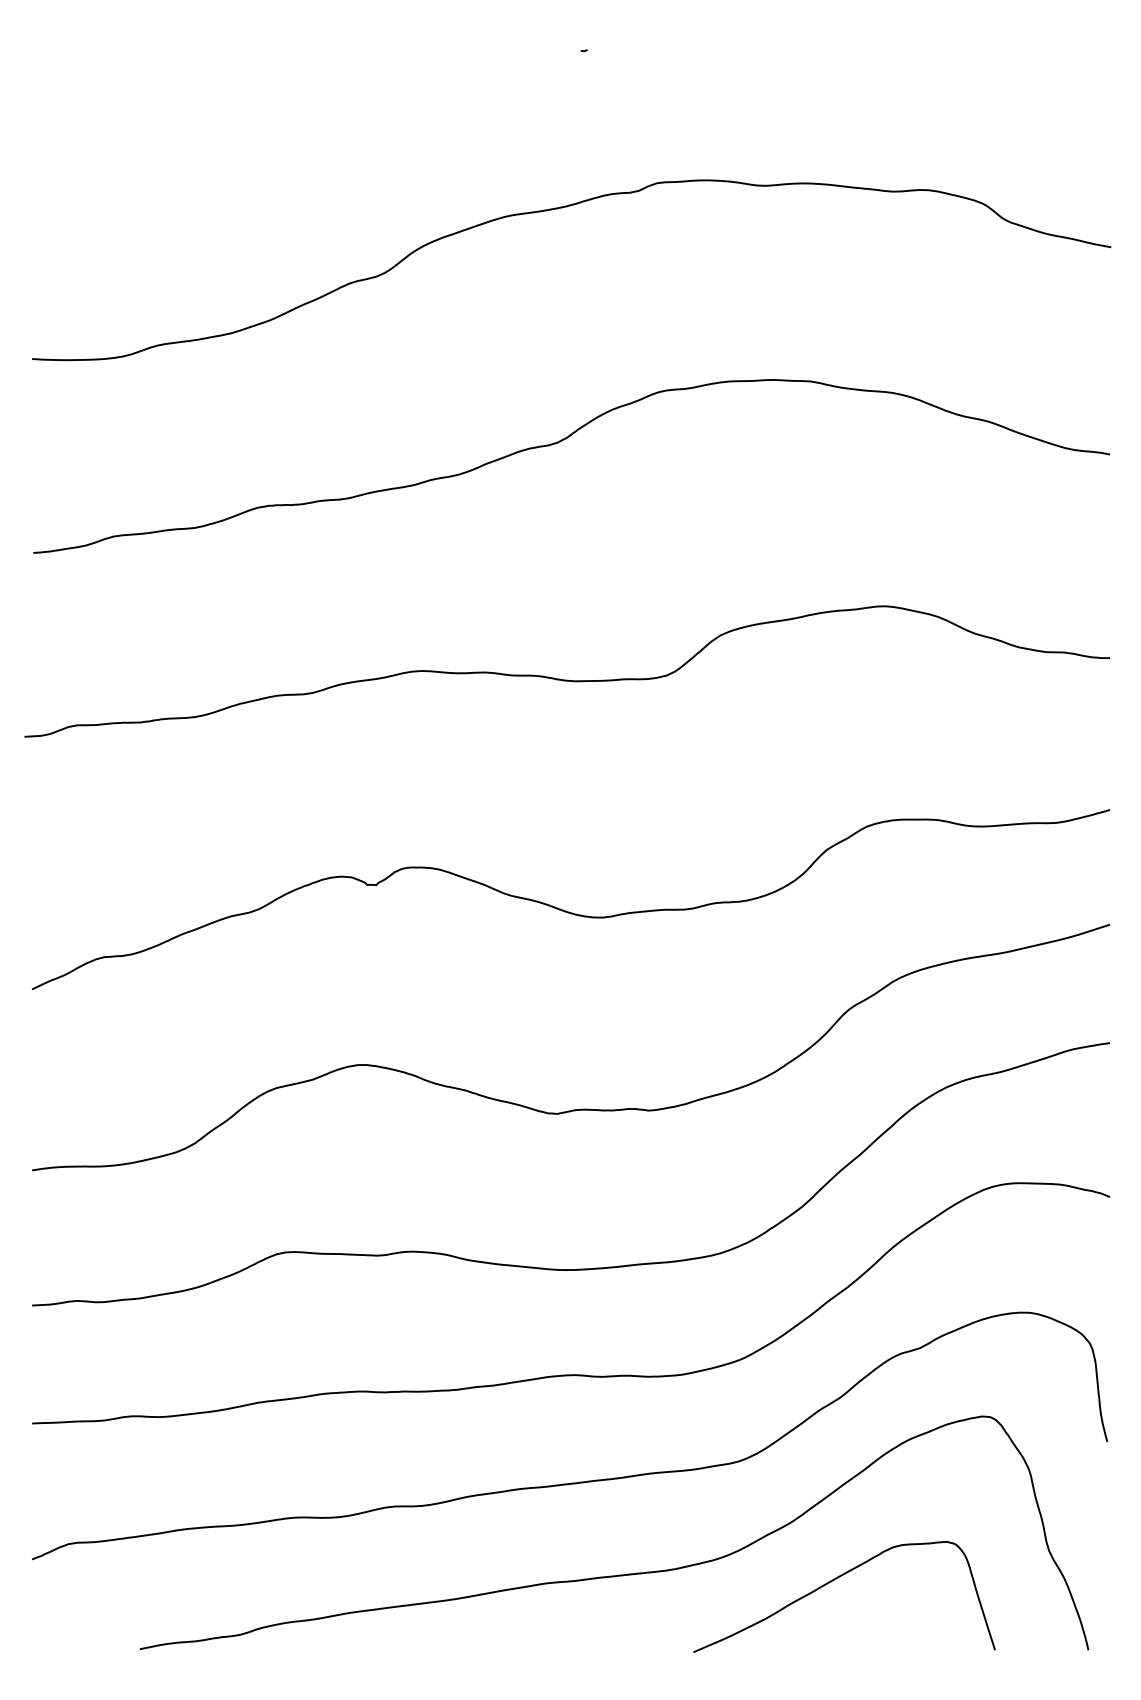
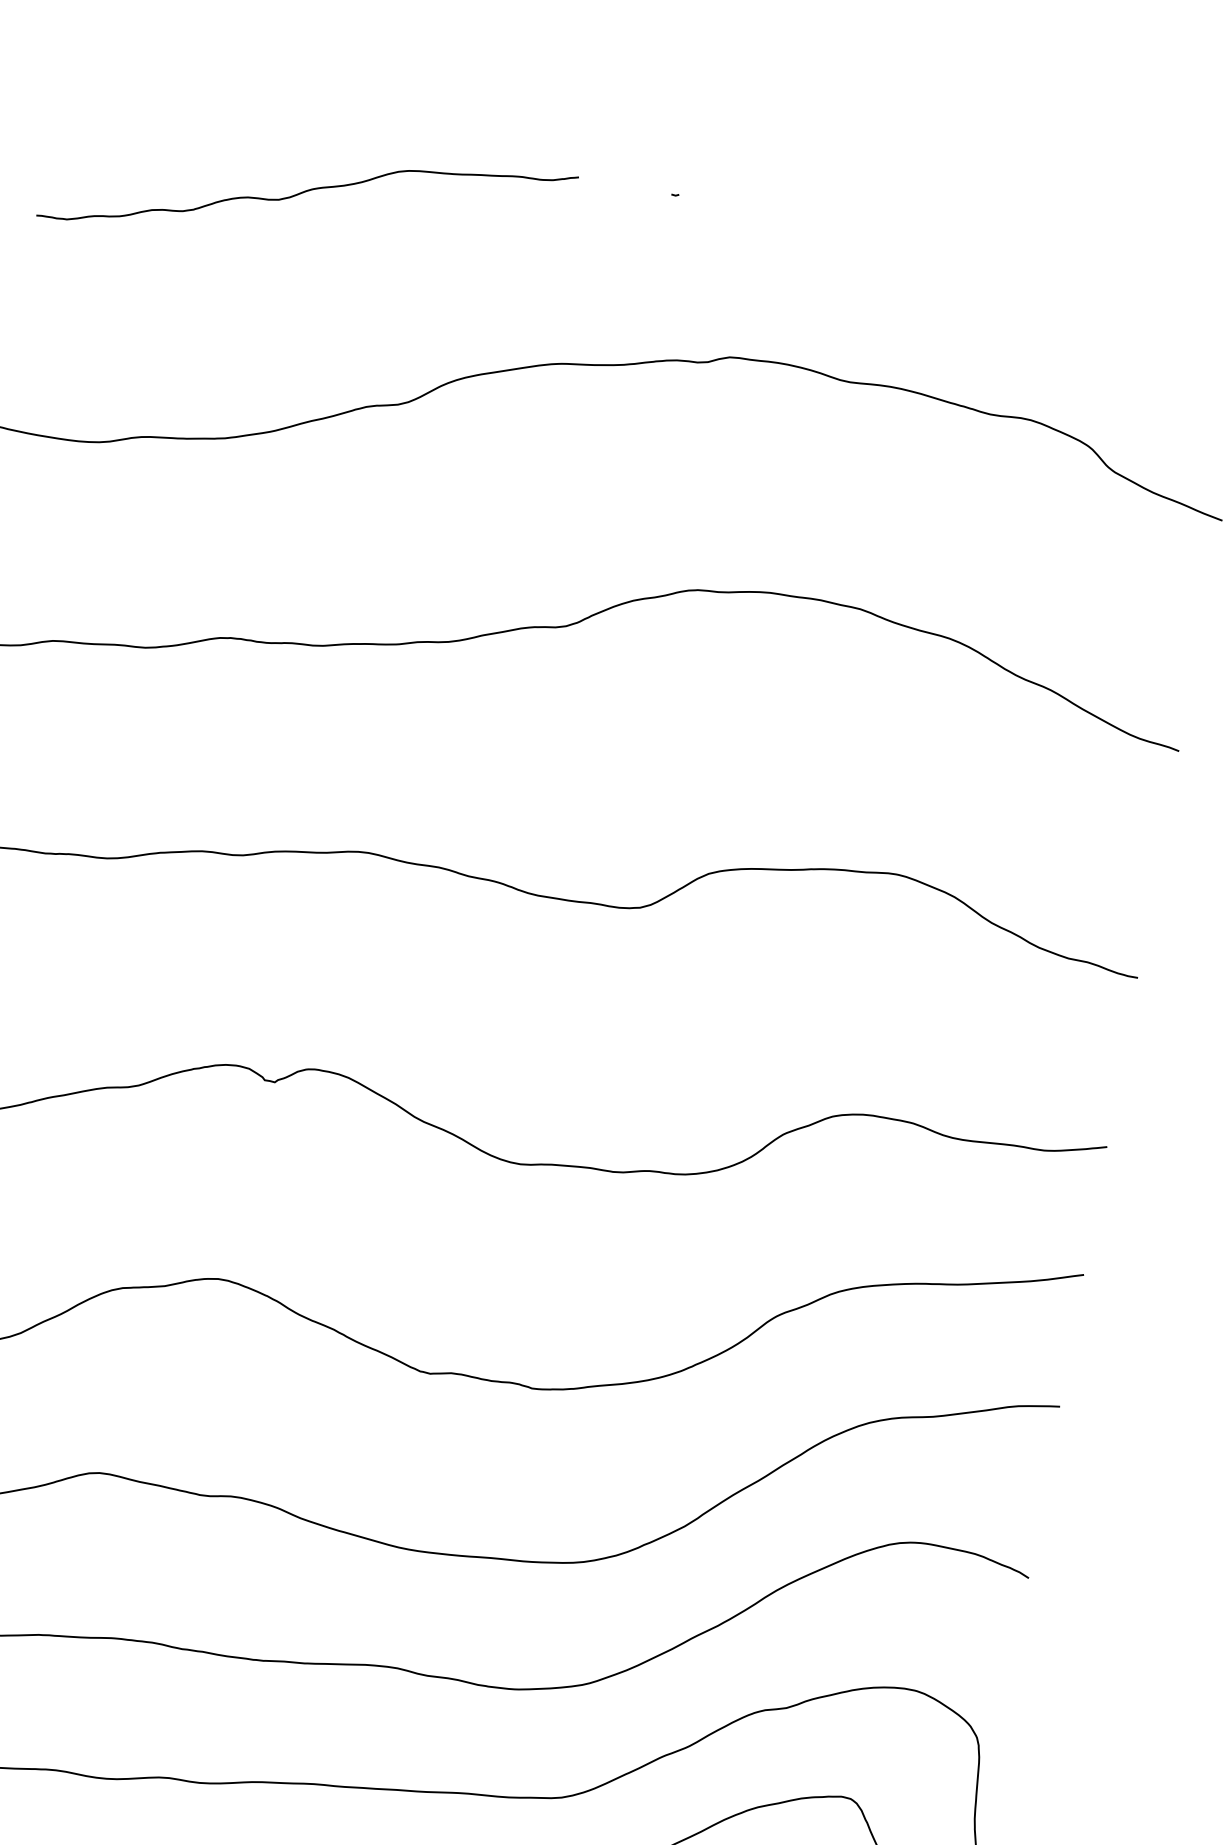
curve: (263, 106) -> (306, 192), added

